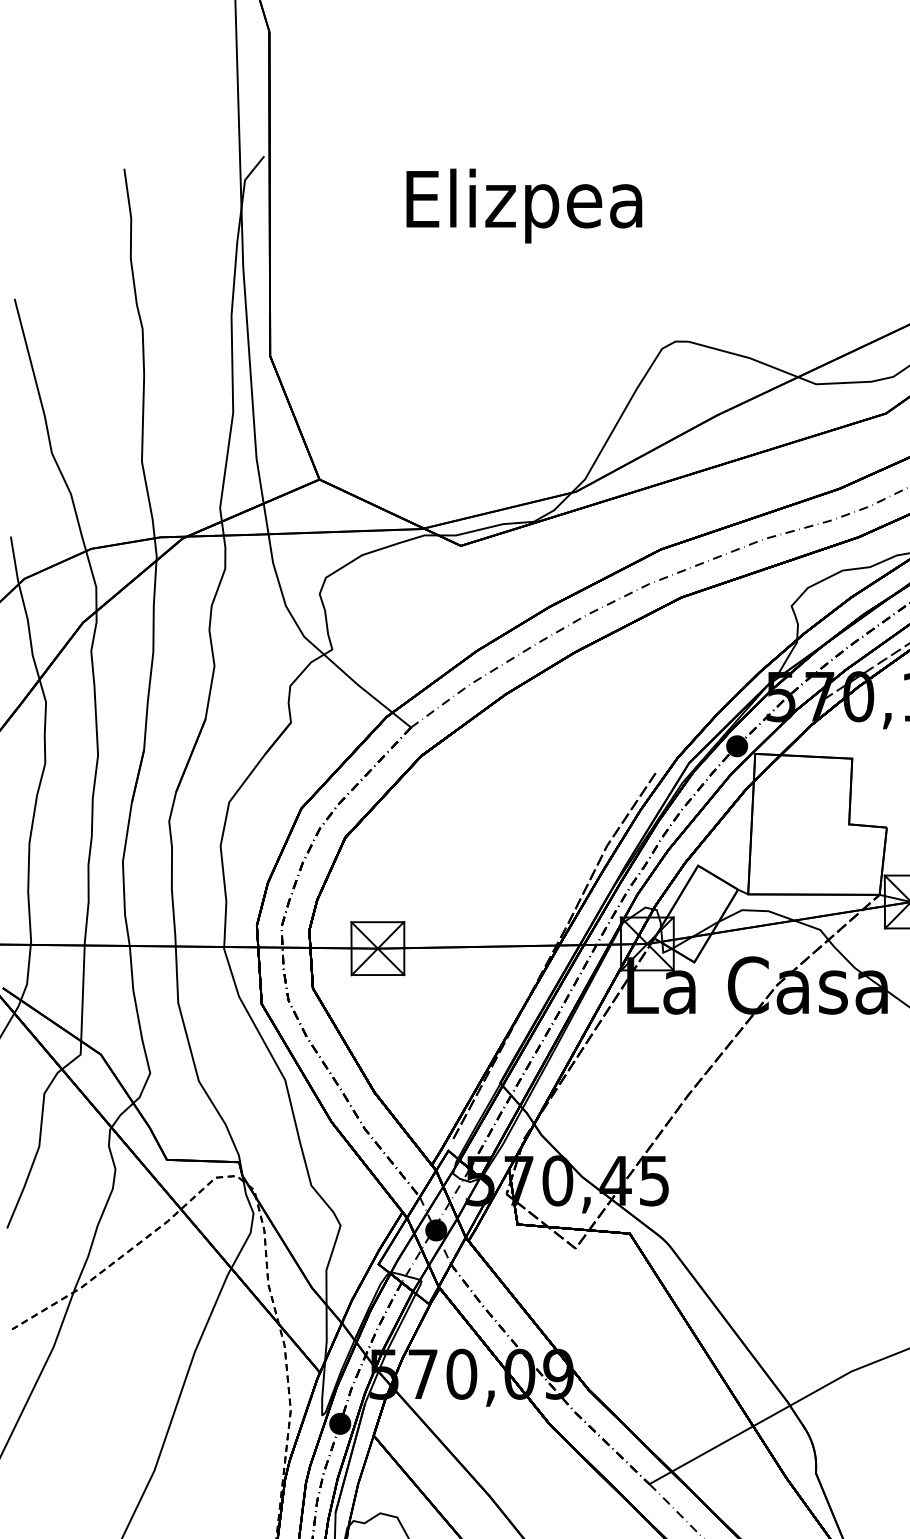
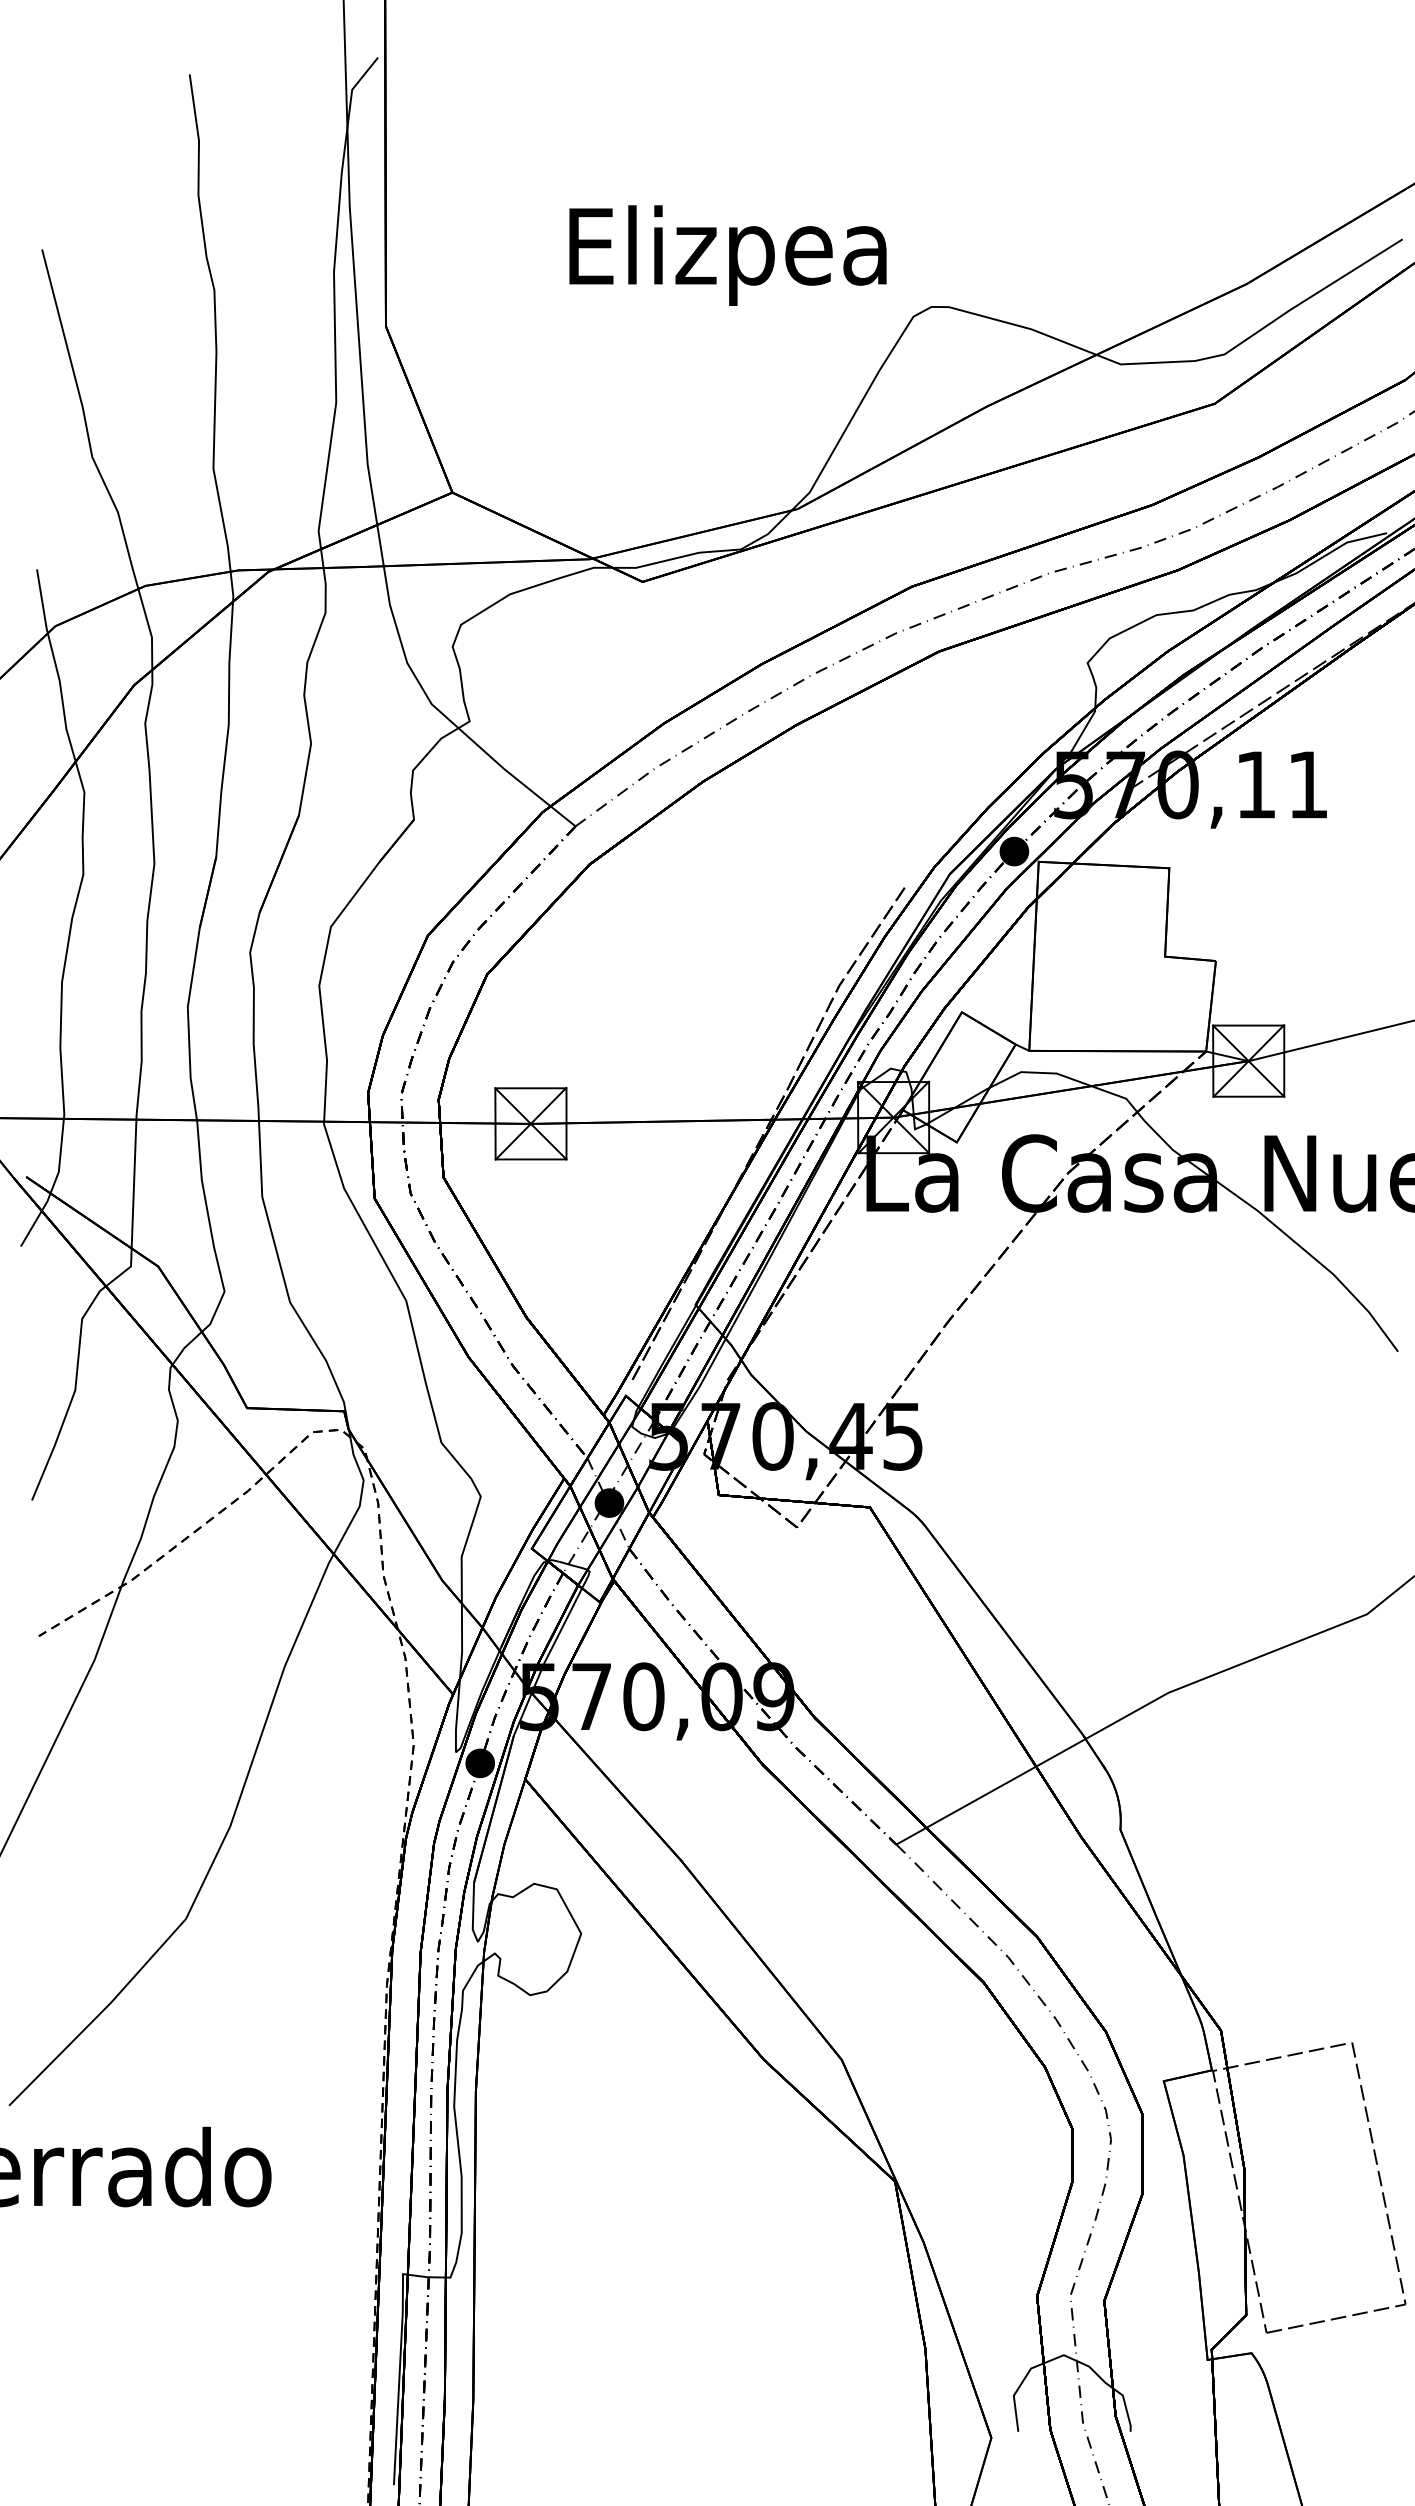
text: (523, 205) -> (727, 255), moved

